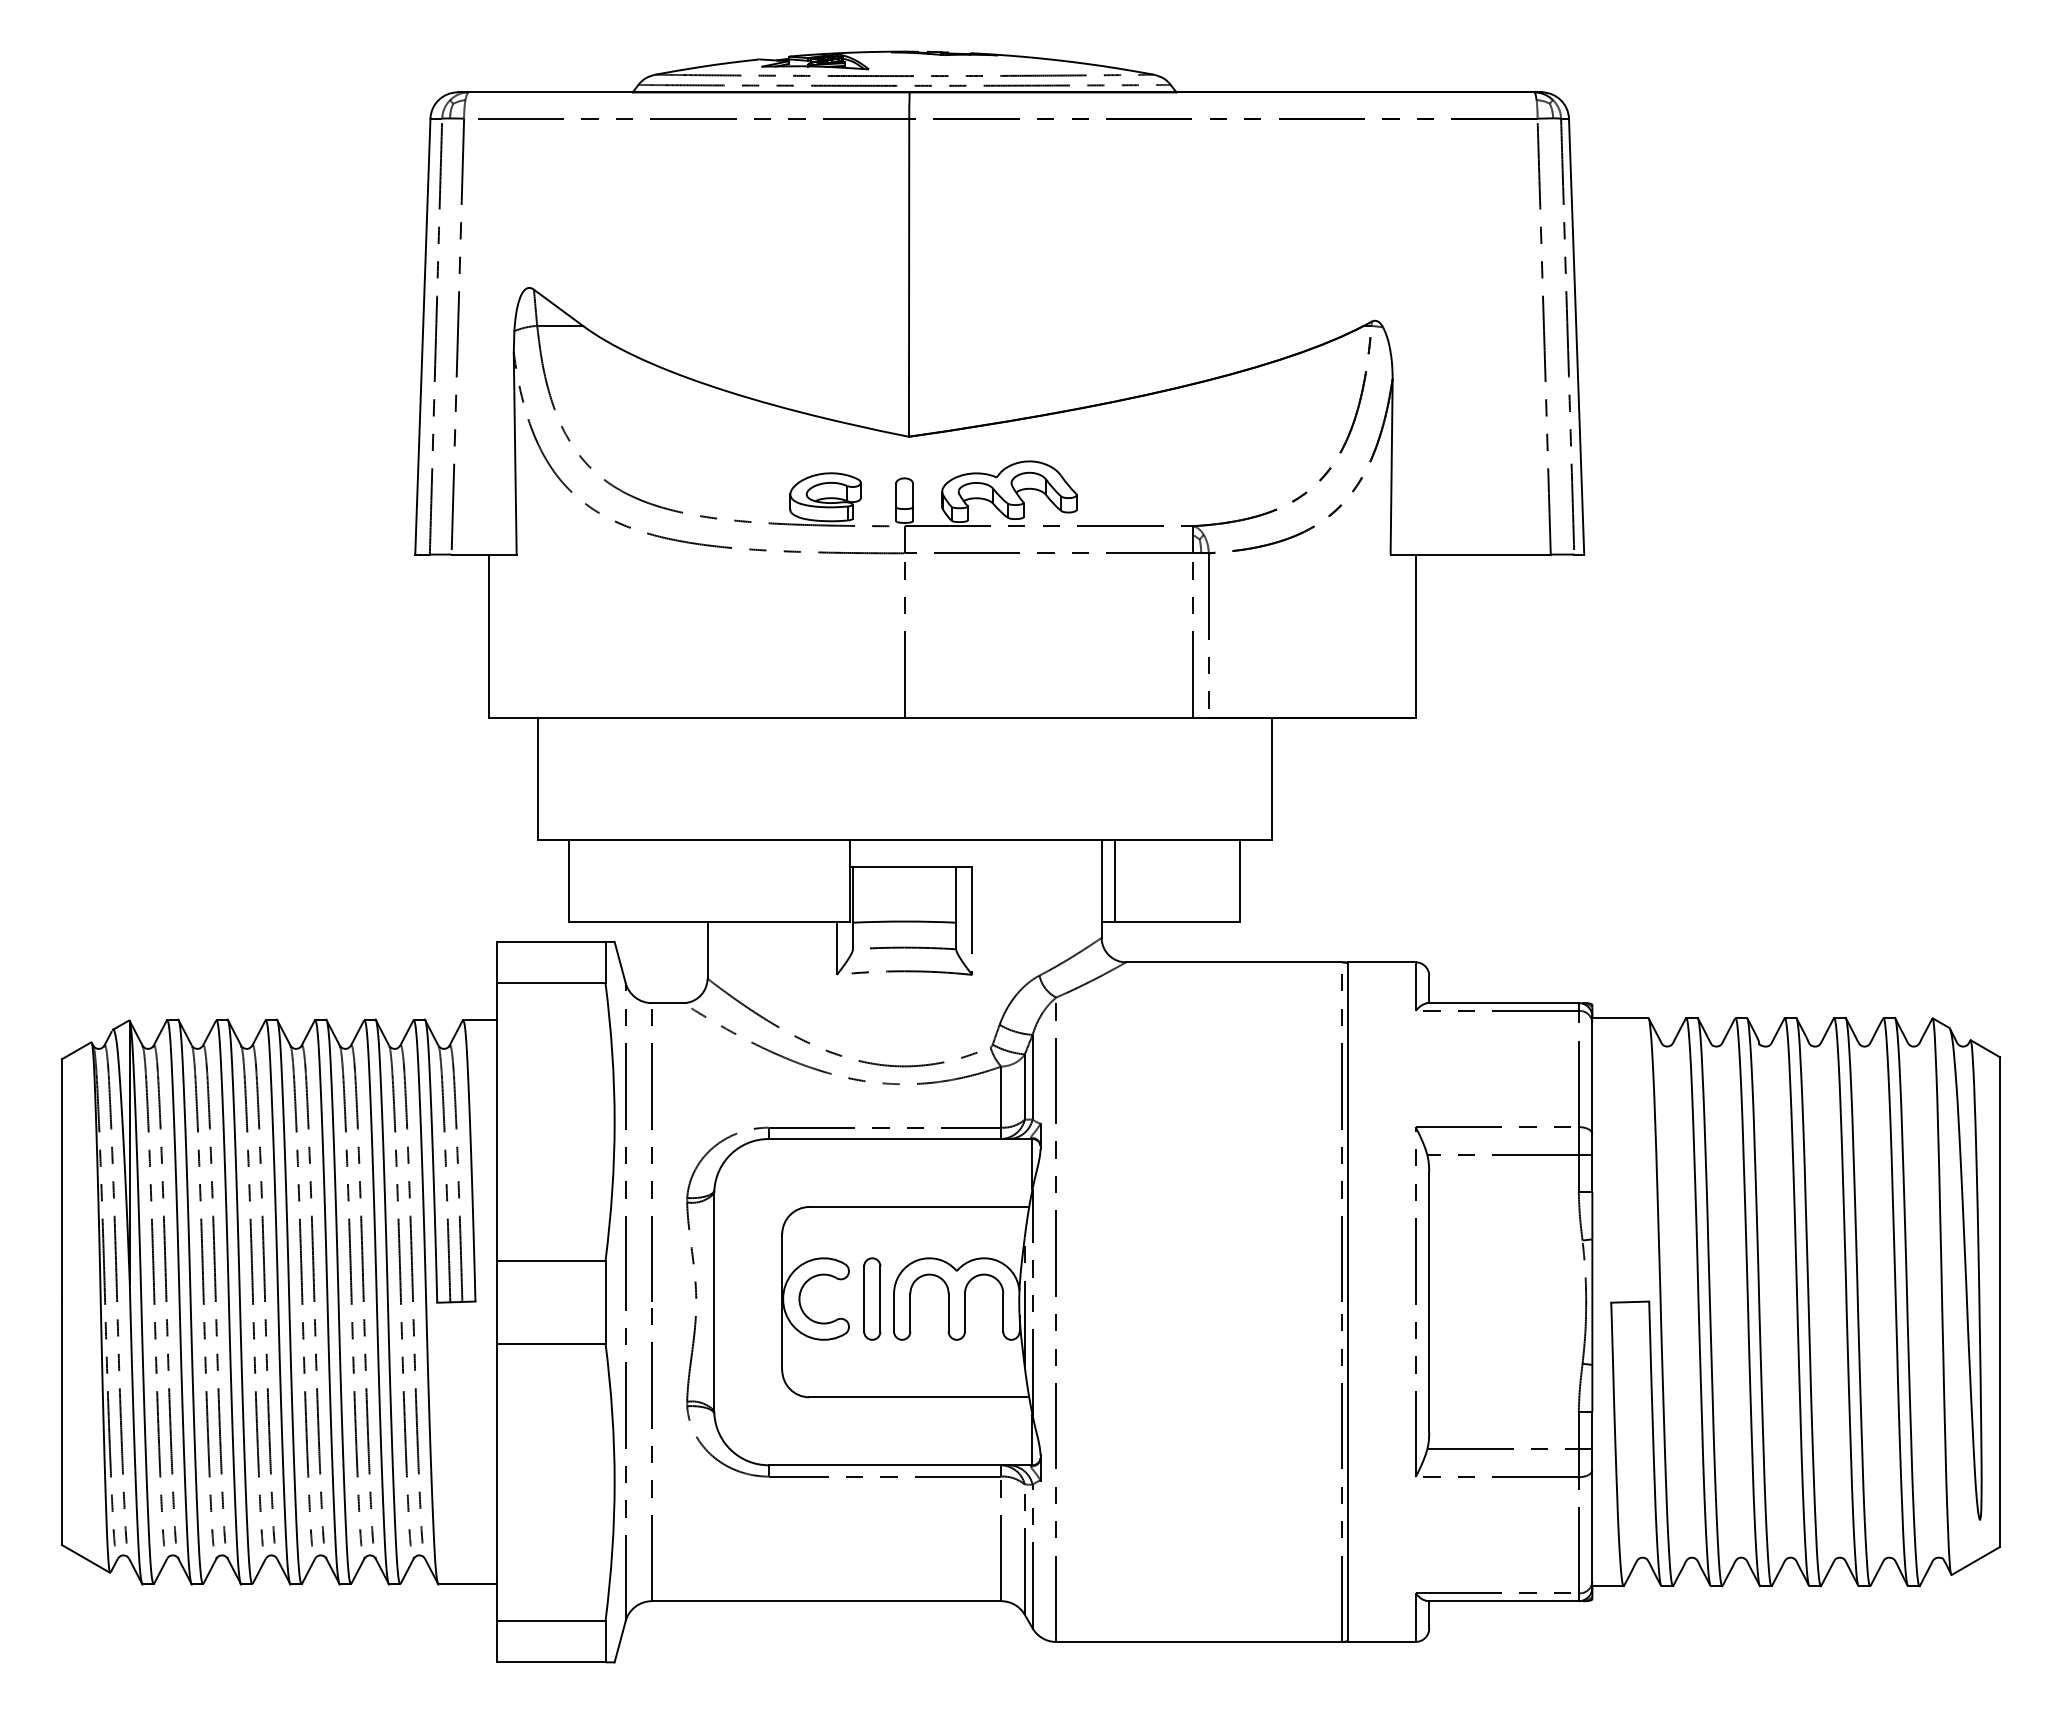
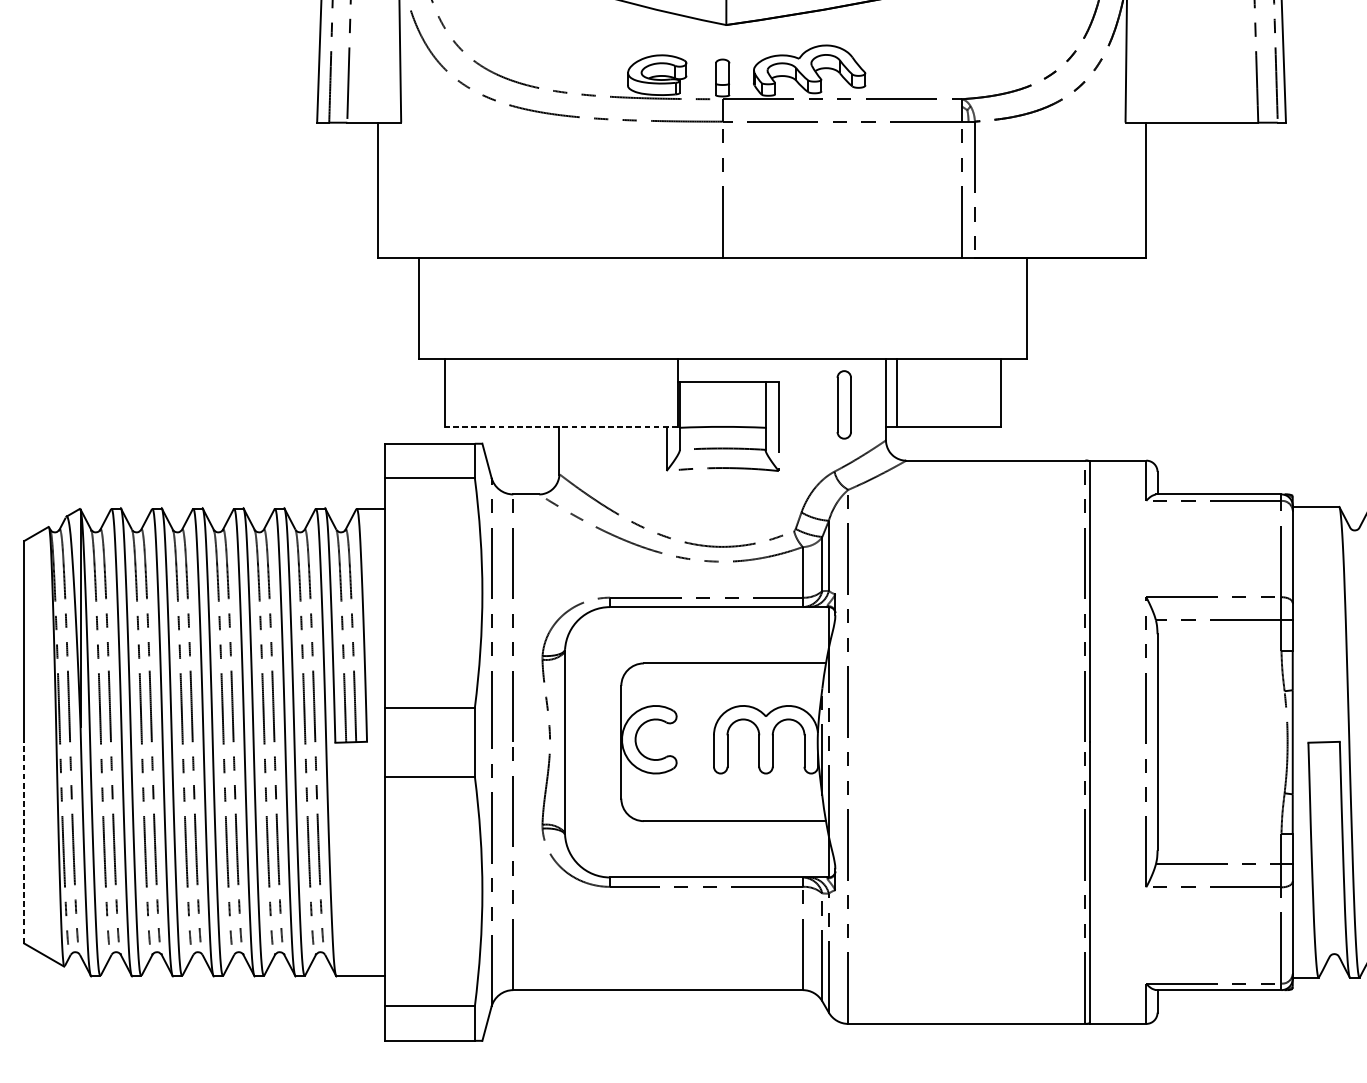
line: (709, 921) -> (561, 426), solid -> dashed
part: (872, 1298) -> (844, 404), moved
line: (61, 1423) -> (23, 842), solid -> dashed

